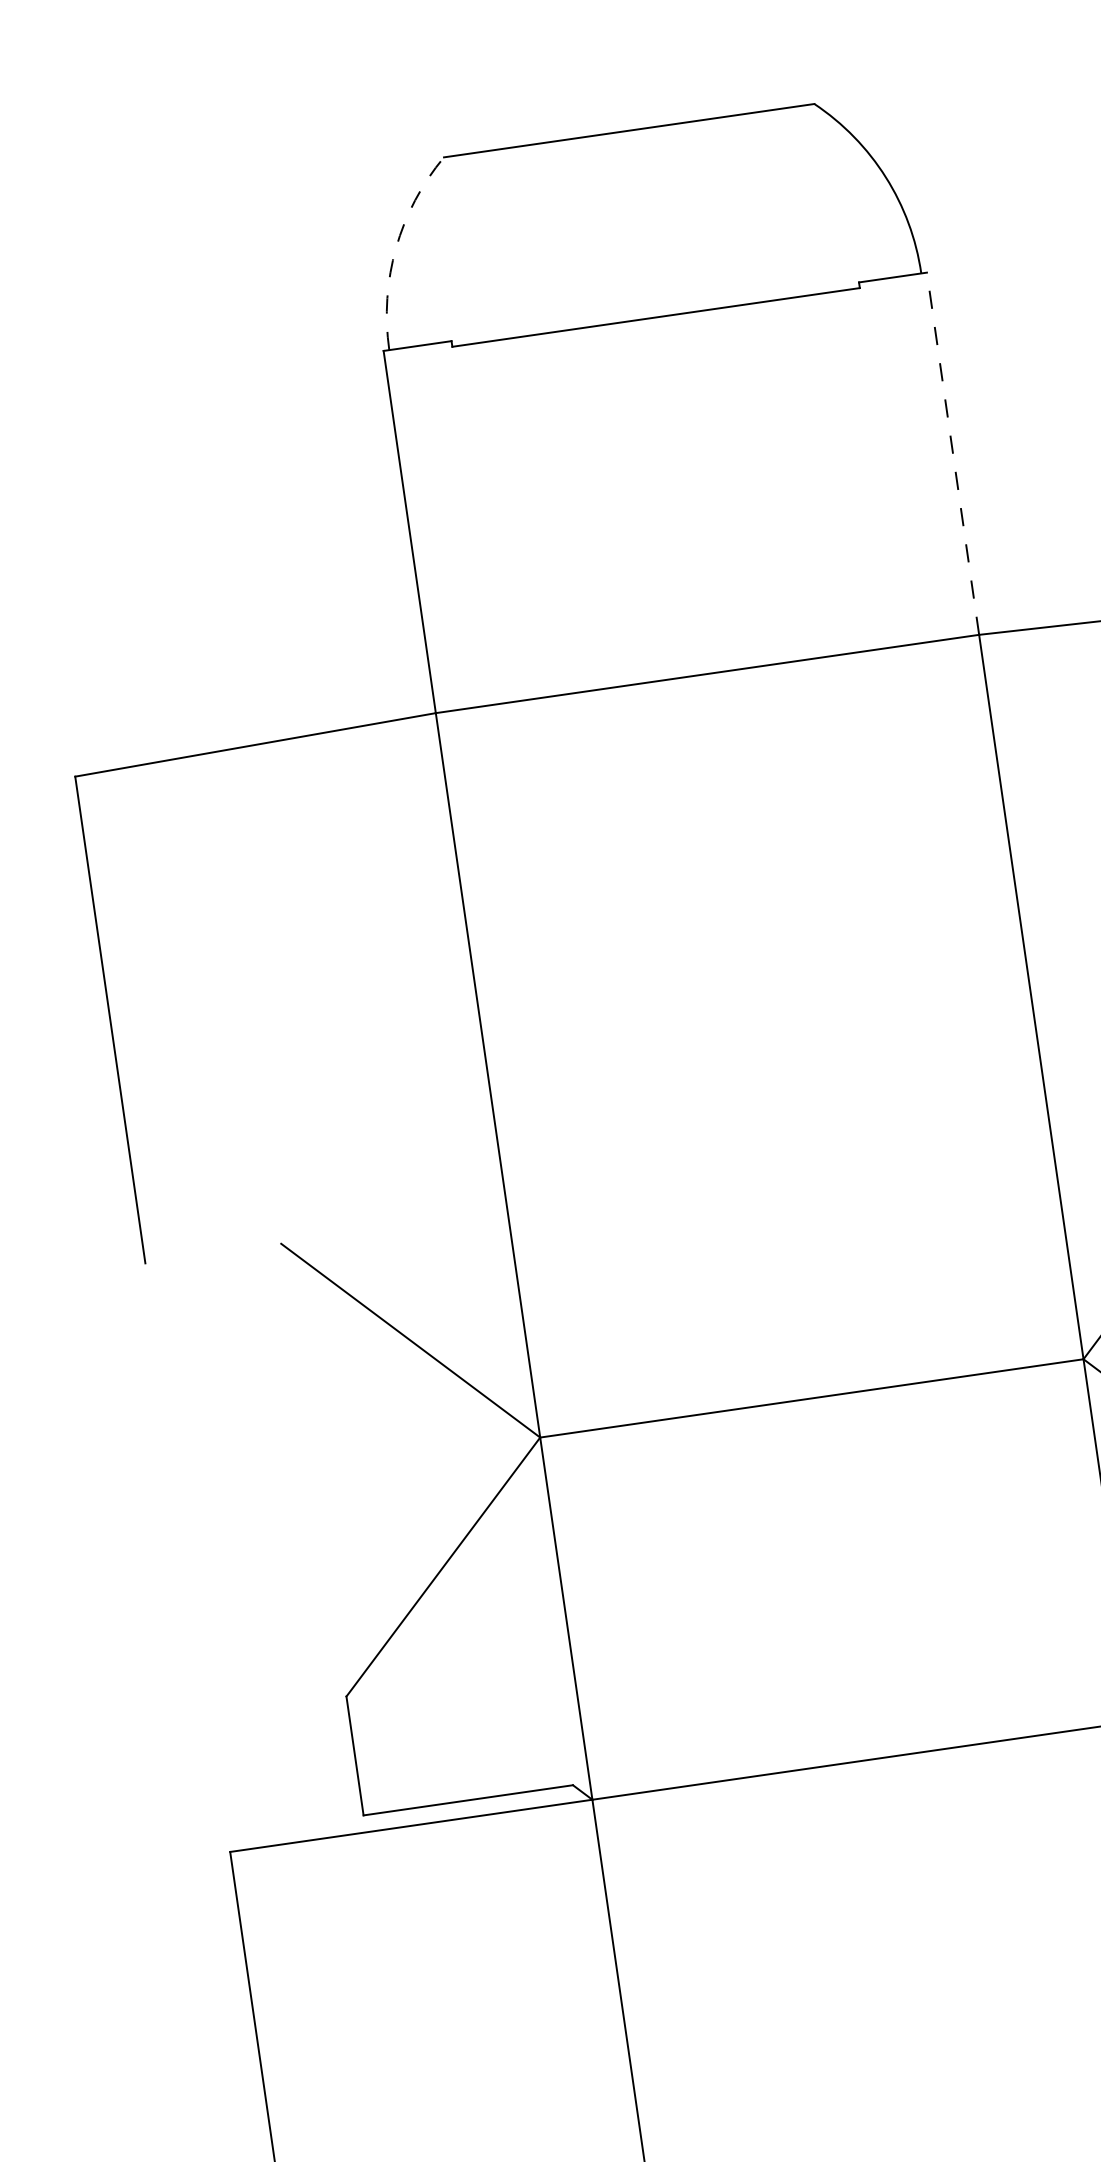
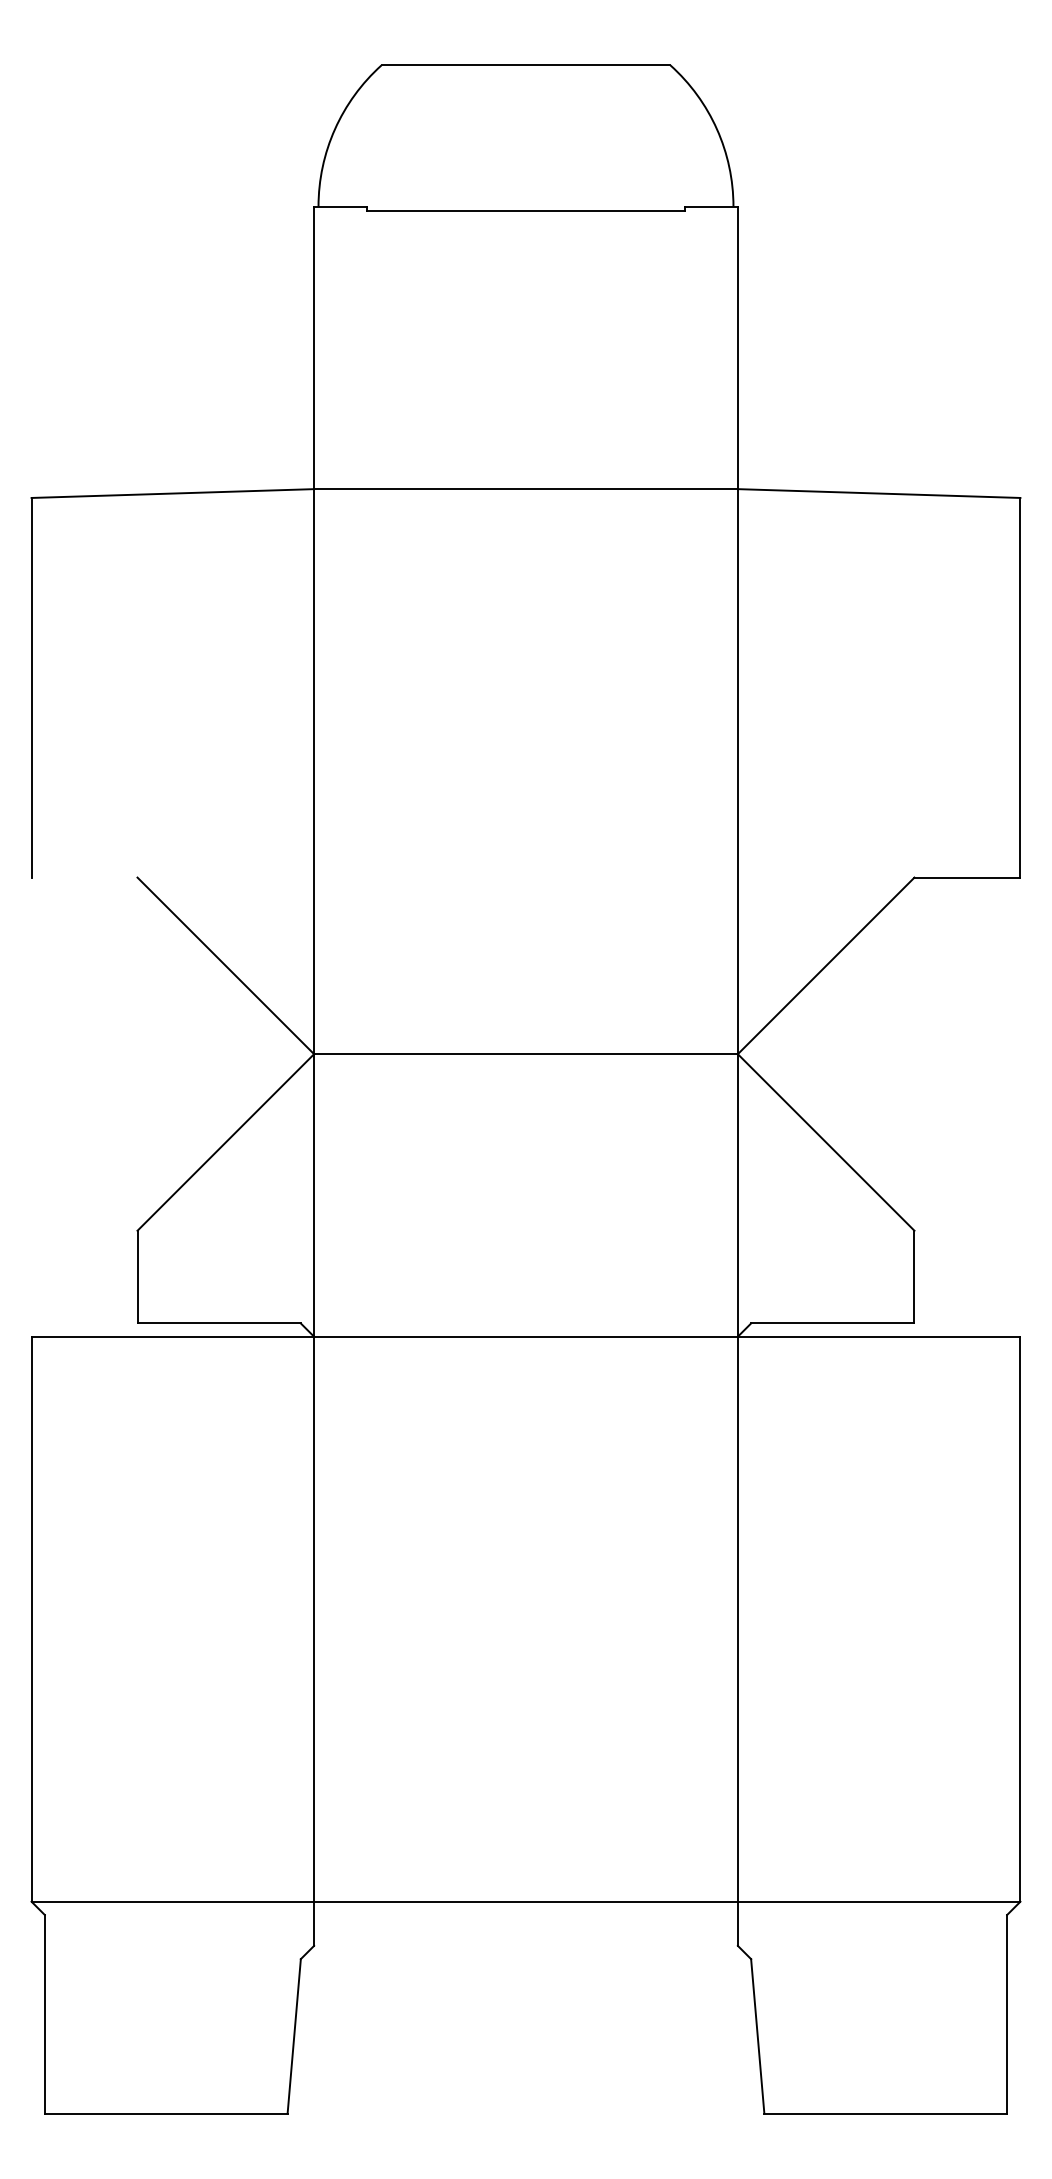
arc: (395, 248) -> (334, 129), dashed -> solid
line: (952, 453) -> (737, 347), dashed -> solid

